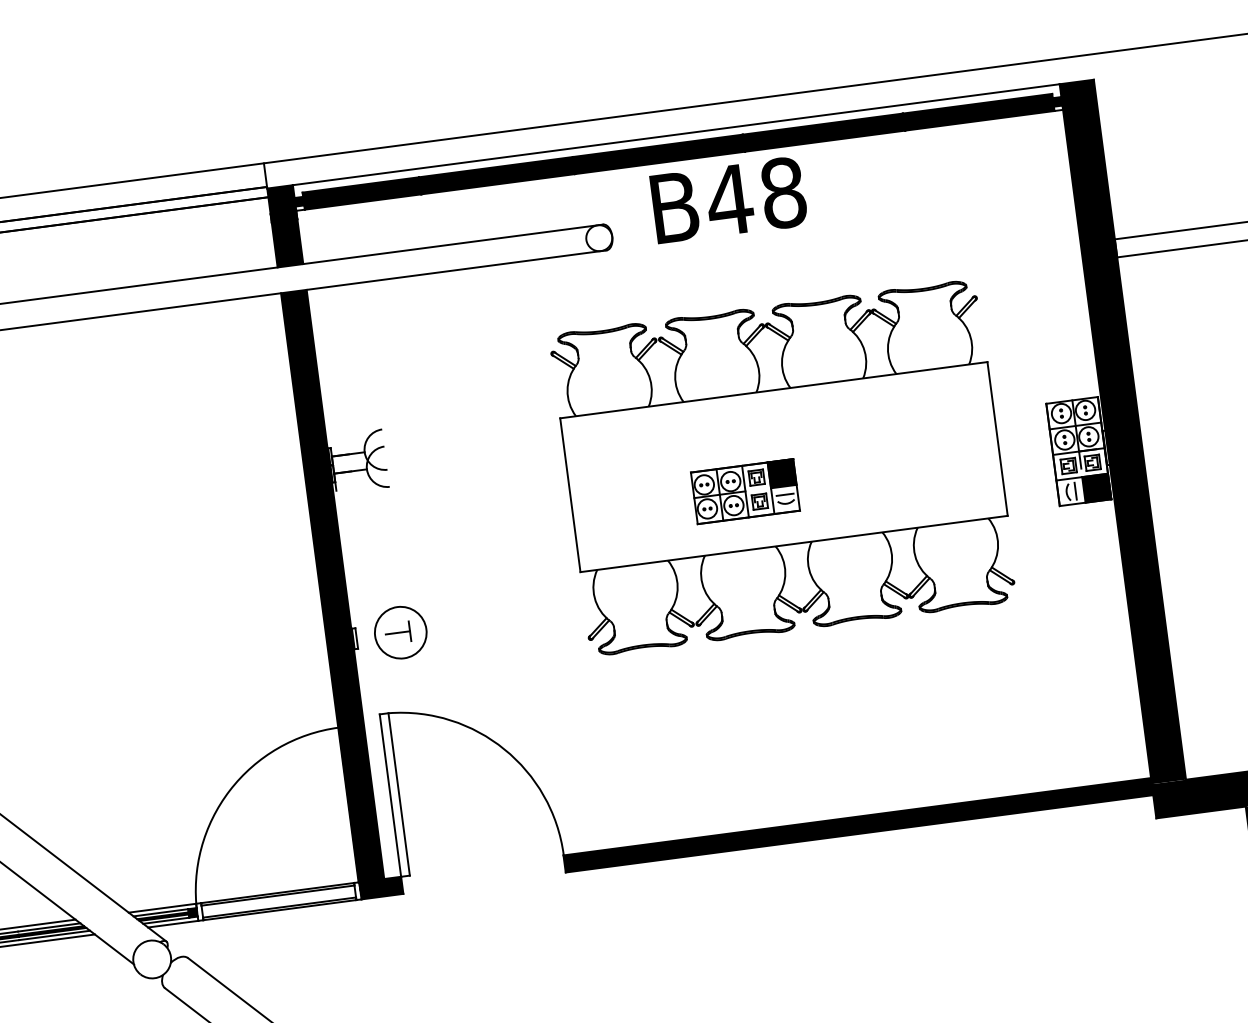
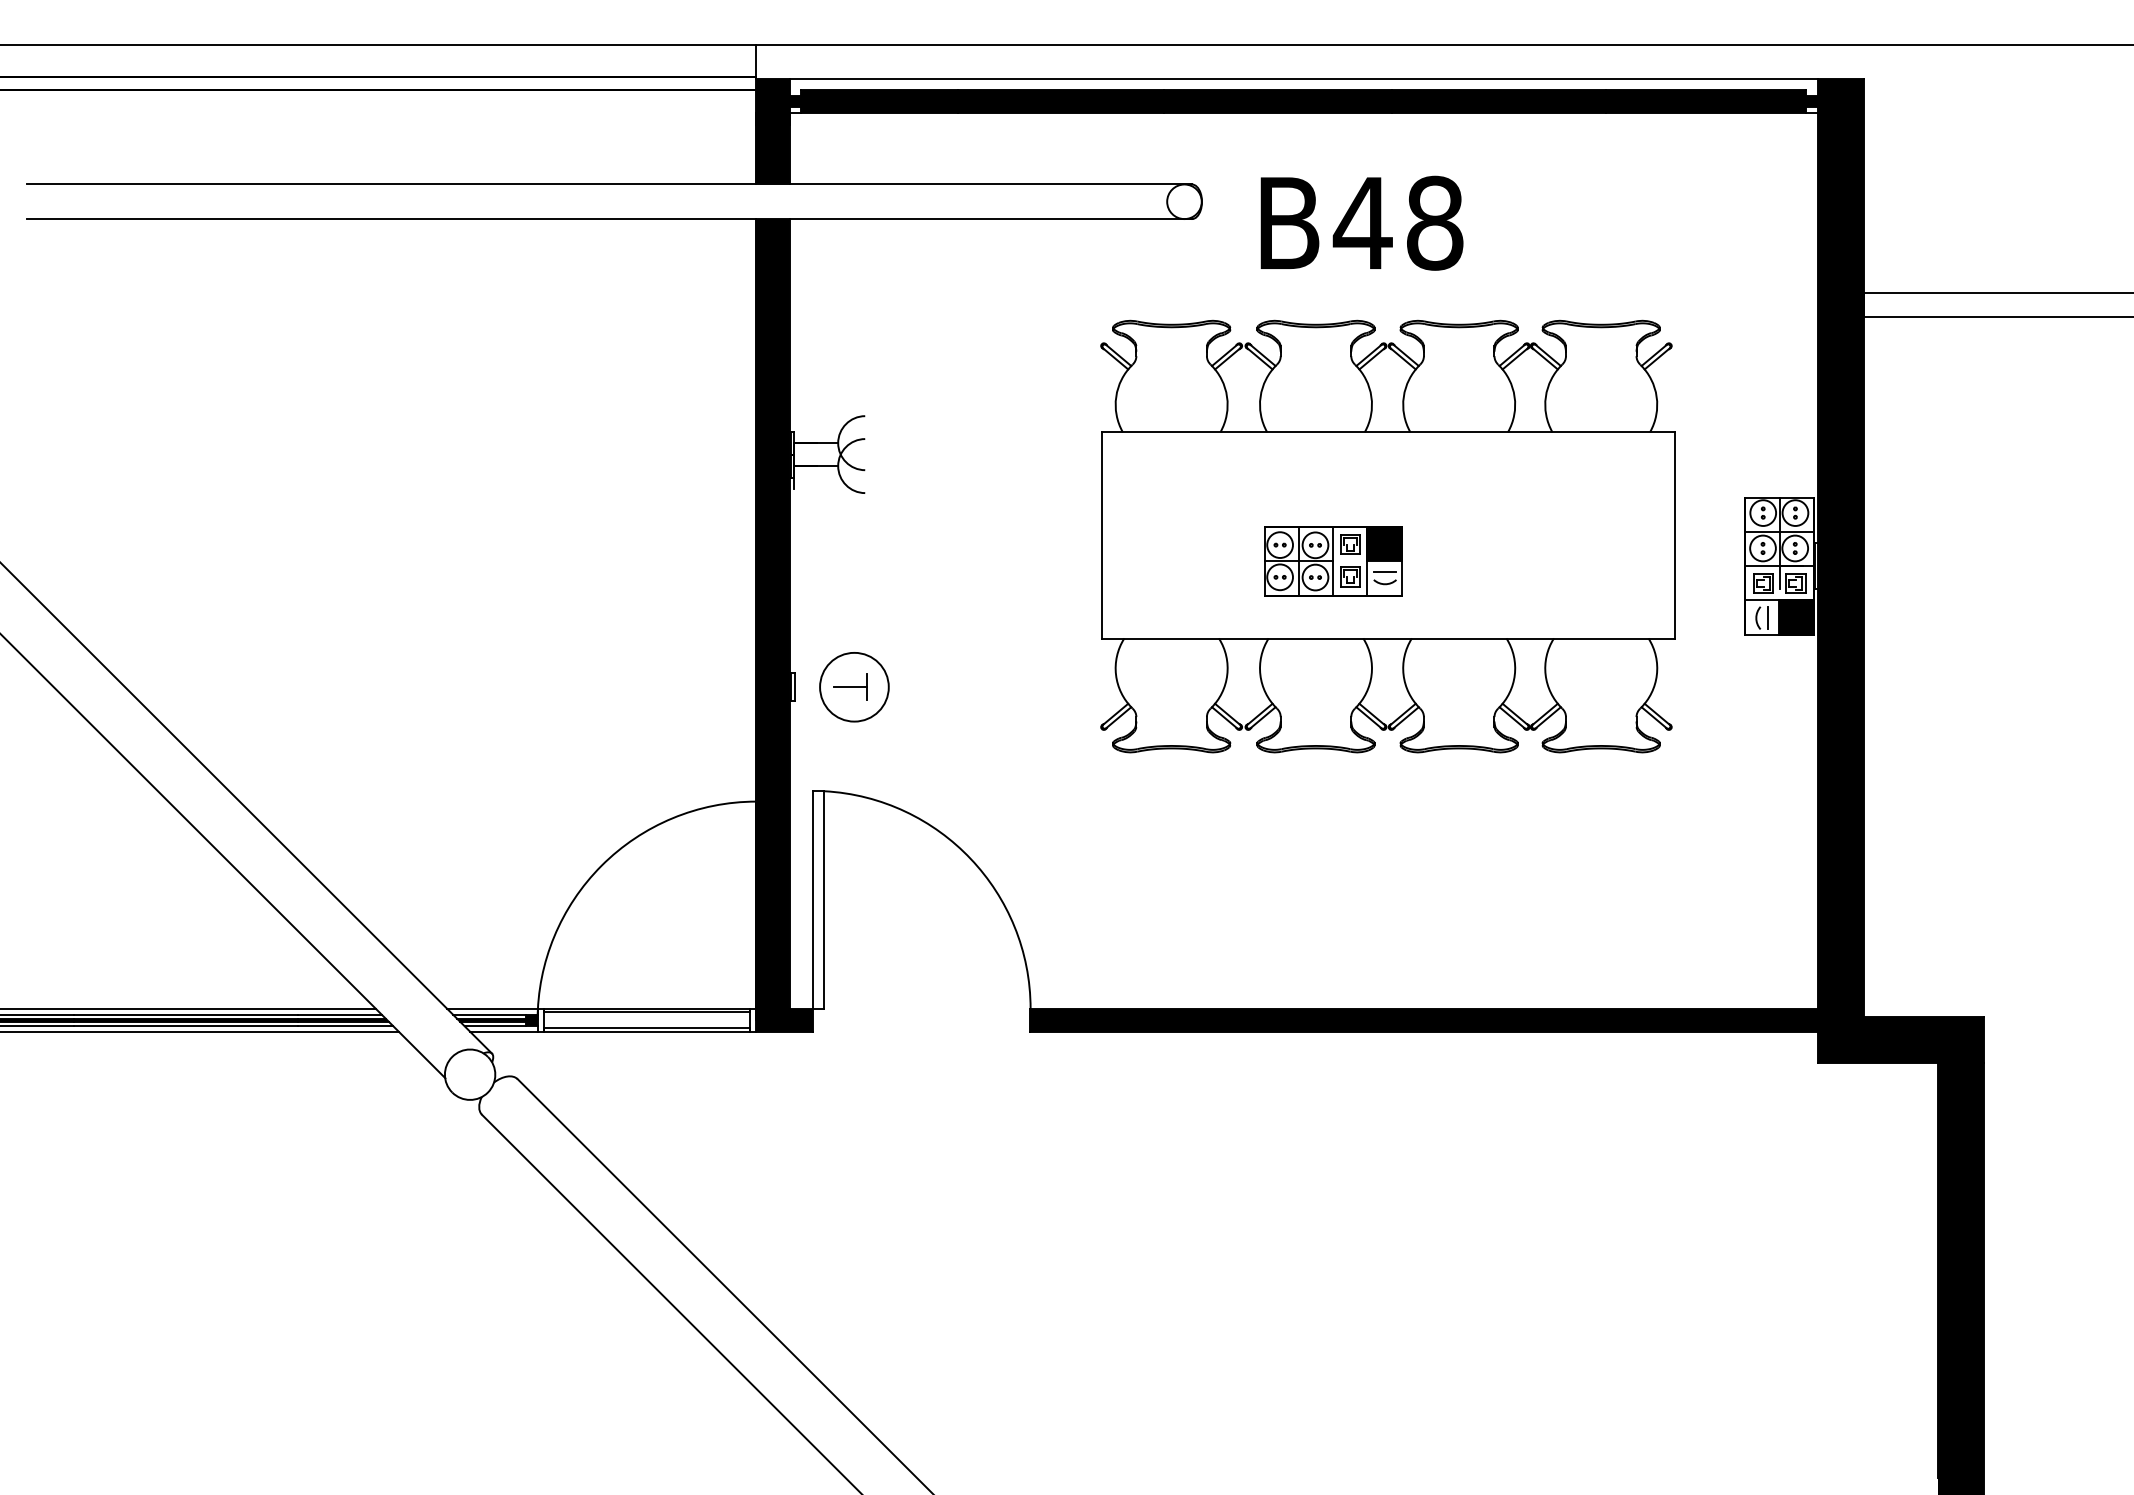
text: (728, 199) -> (1361, 222), moved

